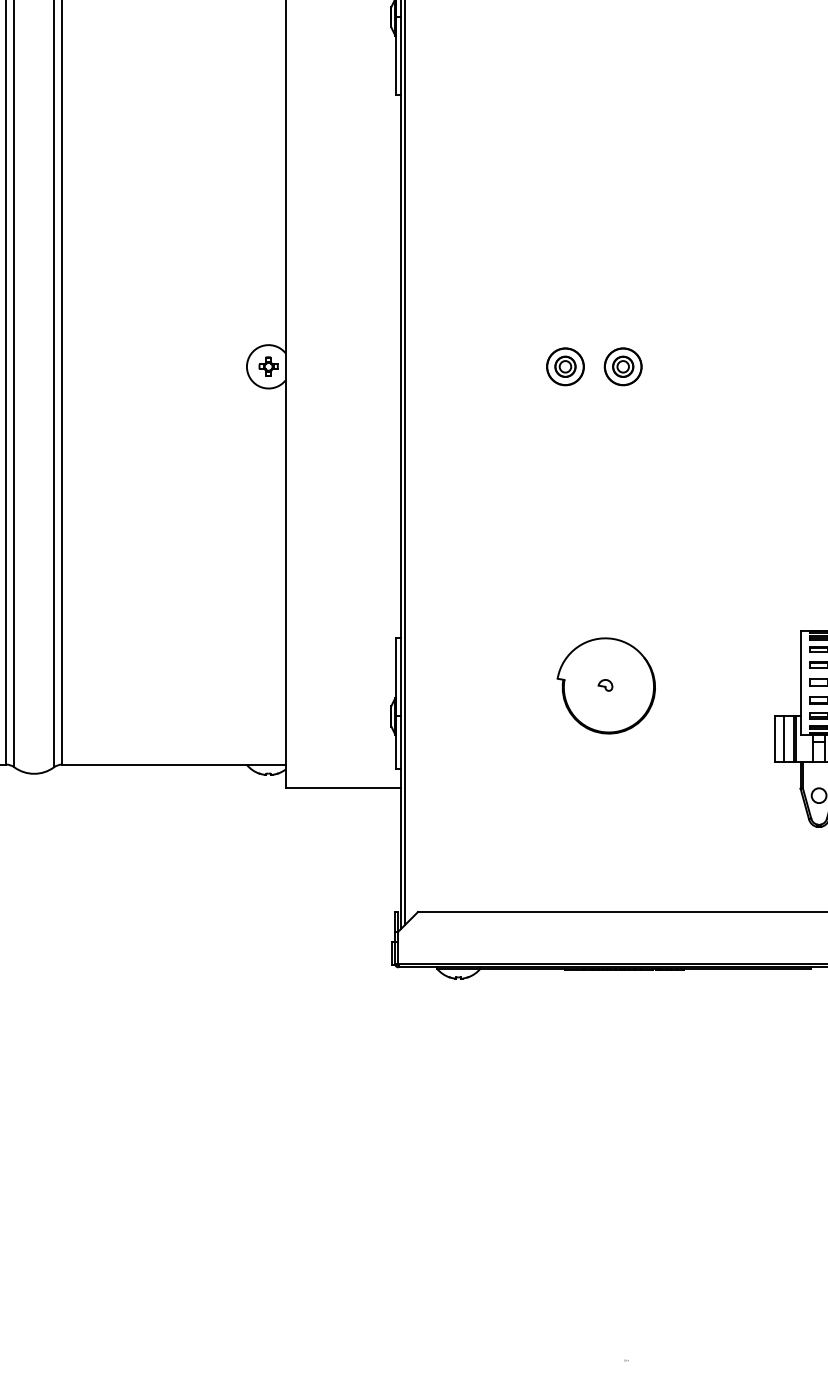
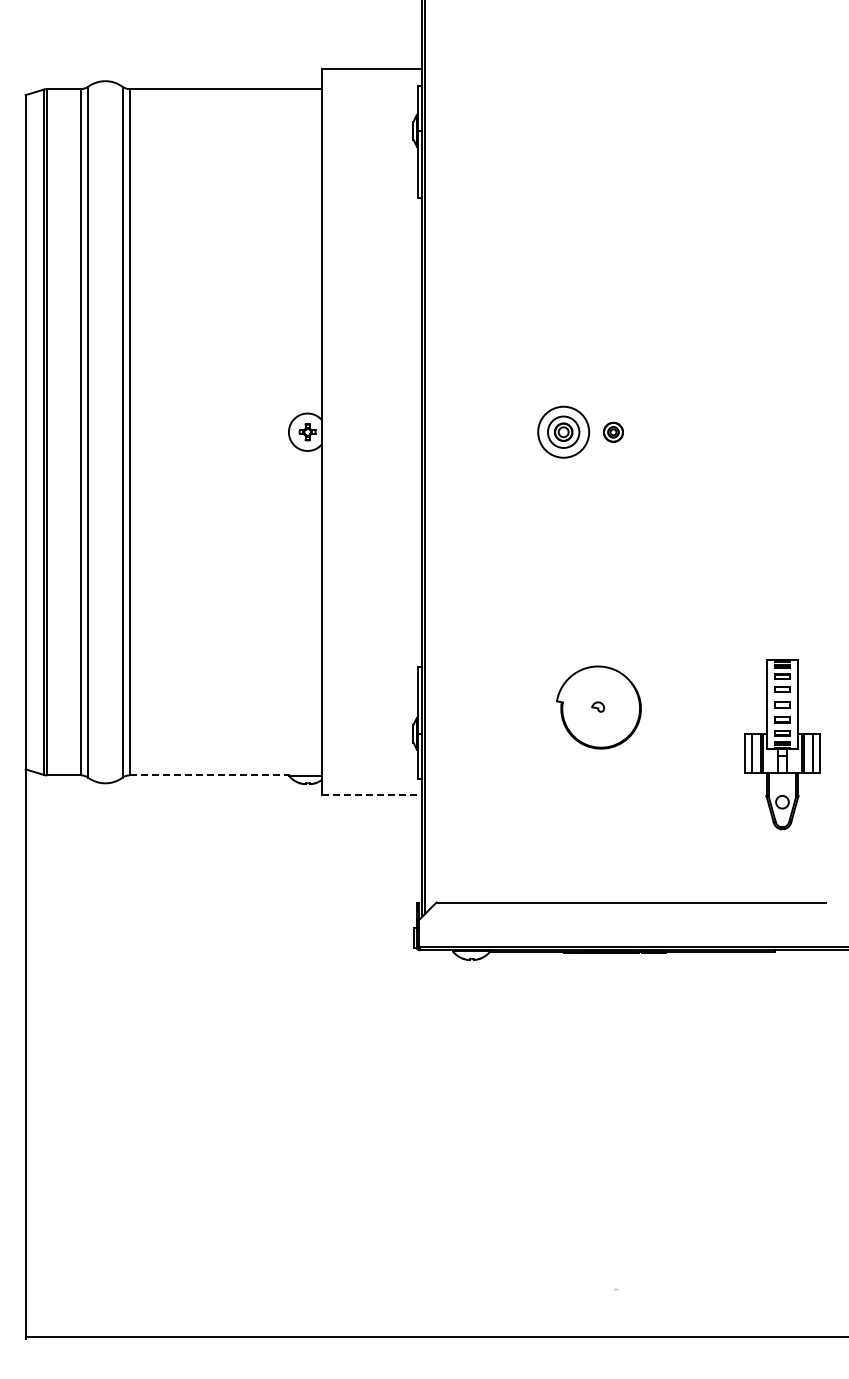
circle: (565, 367) -> (563, 432), size x1.6
part: (623, 367) -> (613, 432), size x0.6
line: (154, 764) -> (209, 775), solid -> dashed
line: (342, 787) -> (371, 795), solid -> dashed

